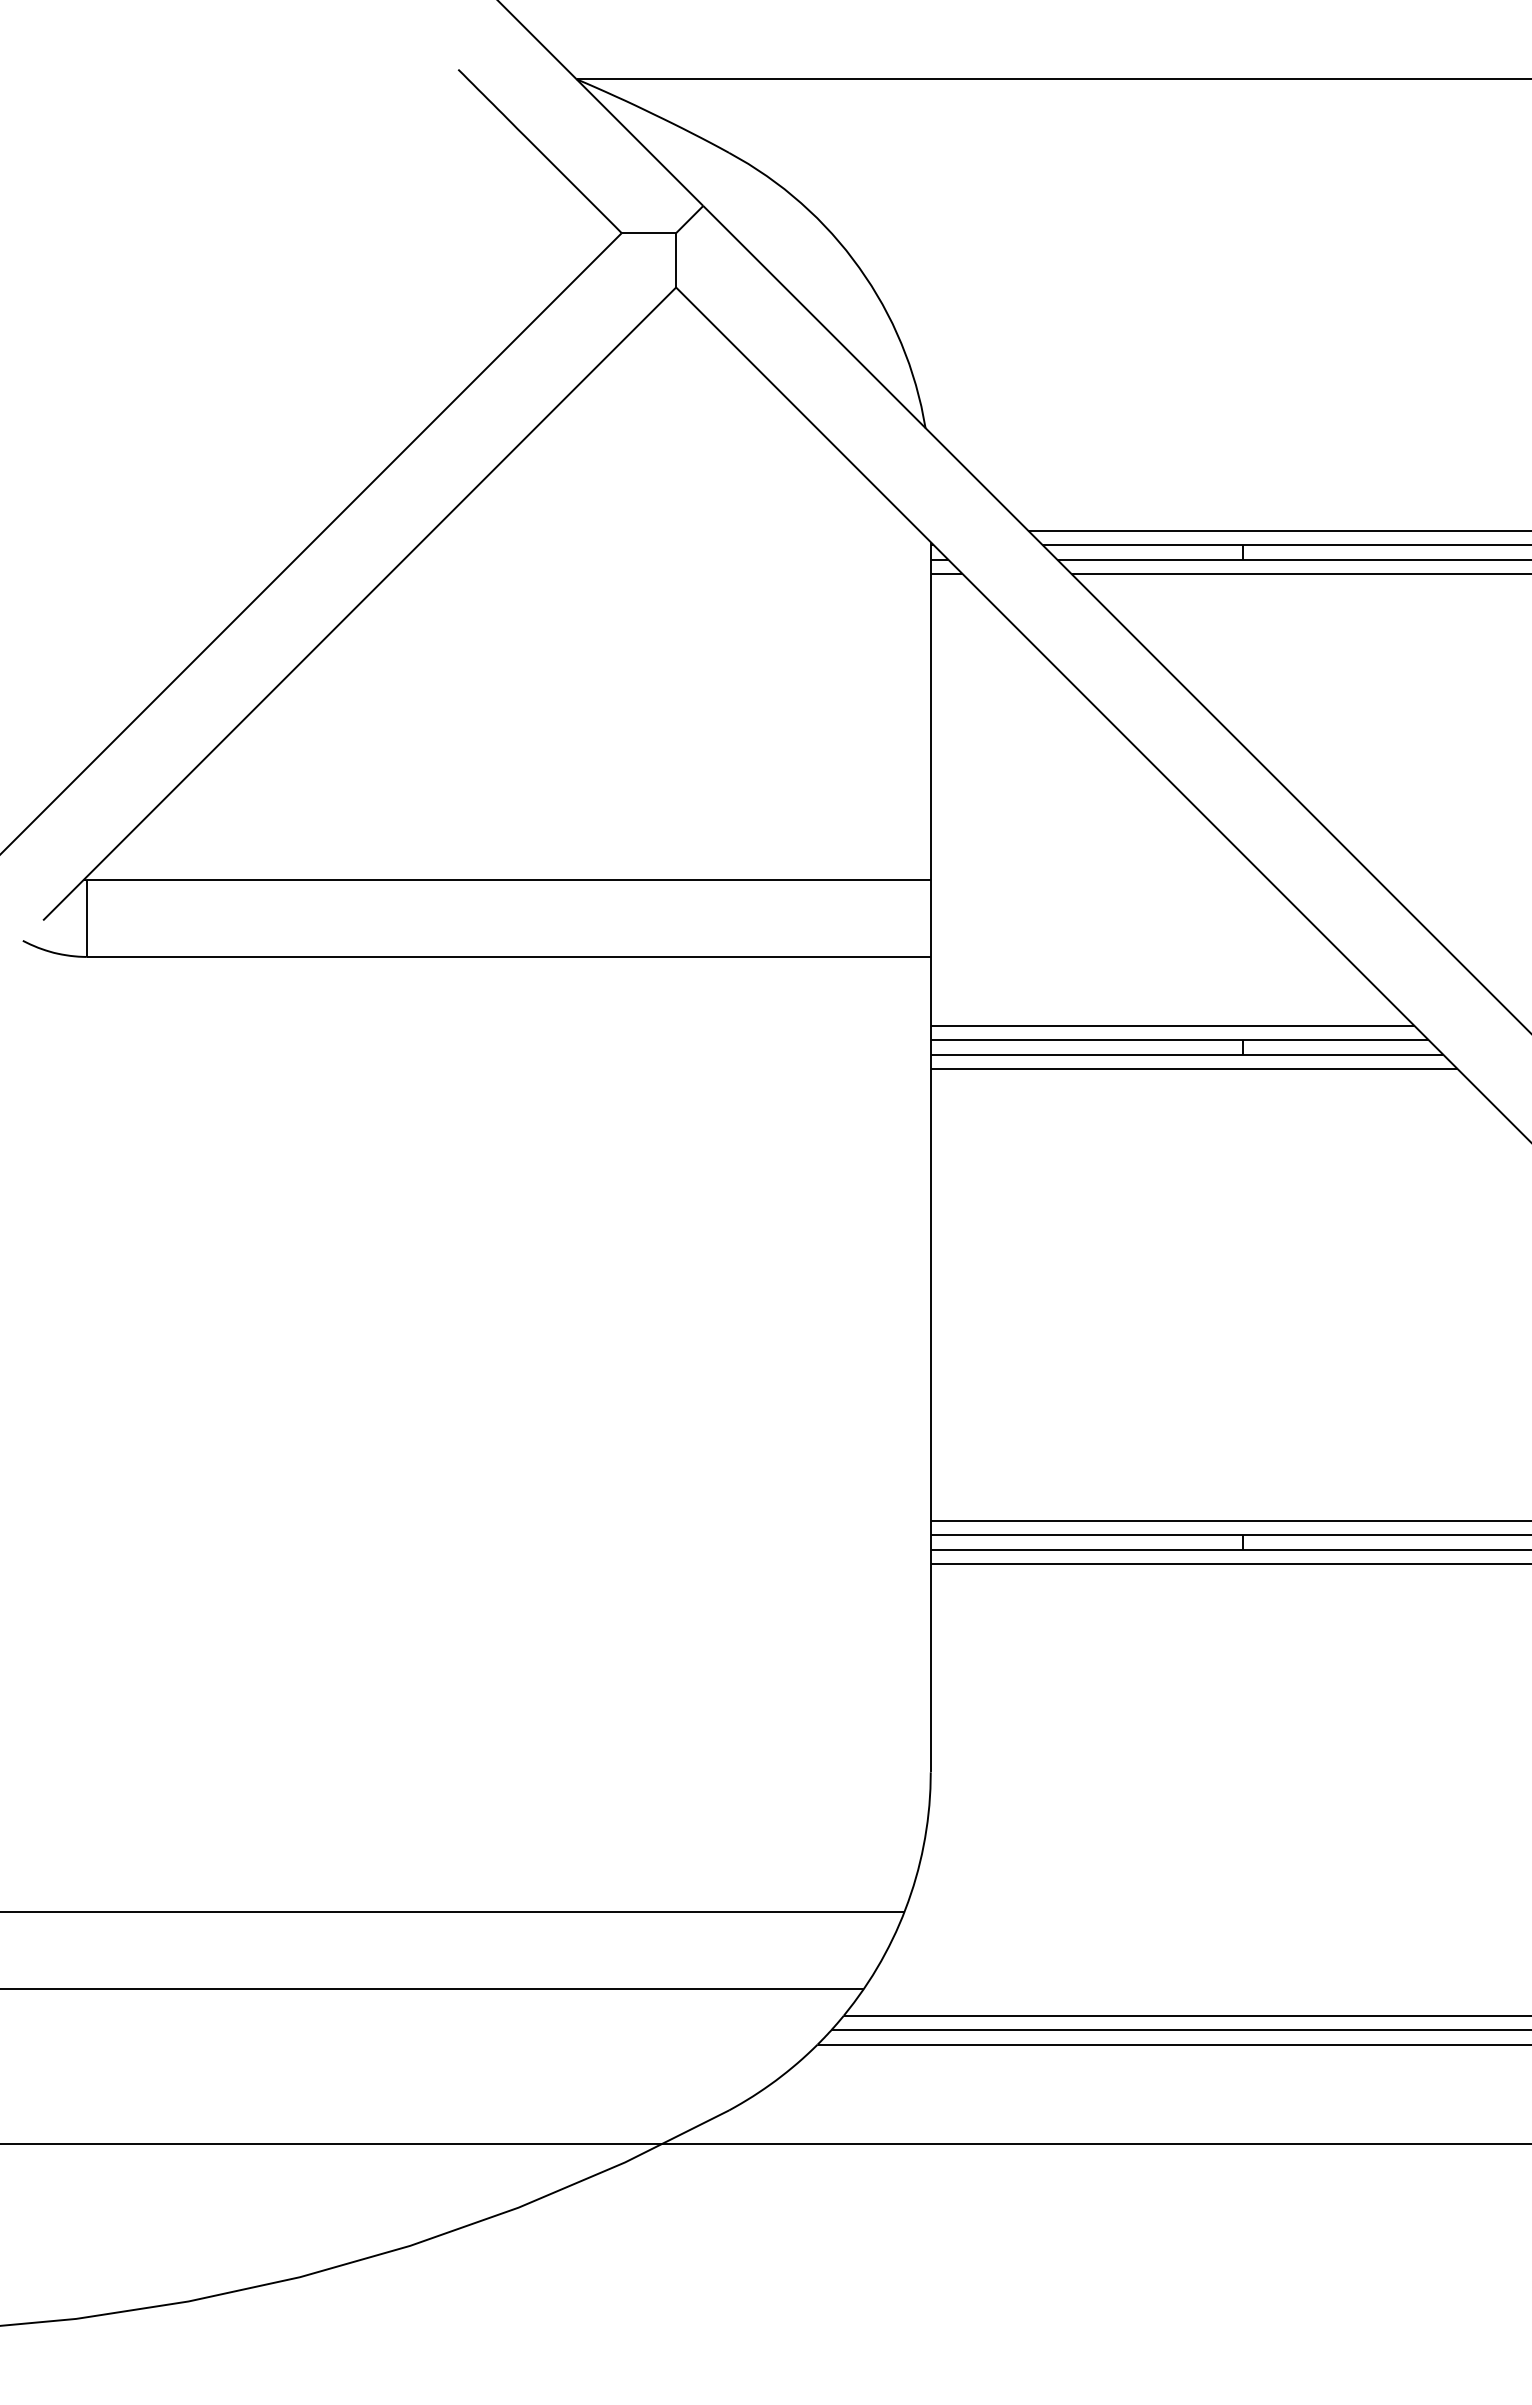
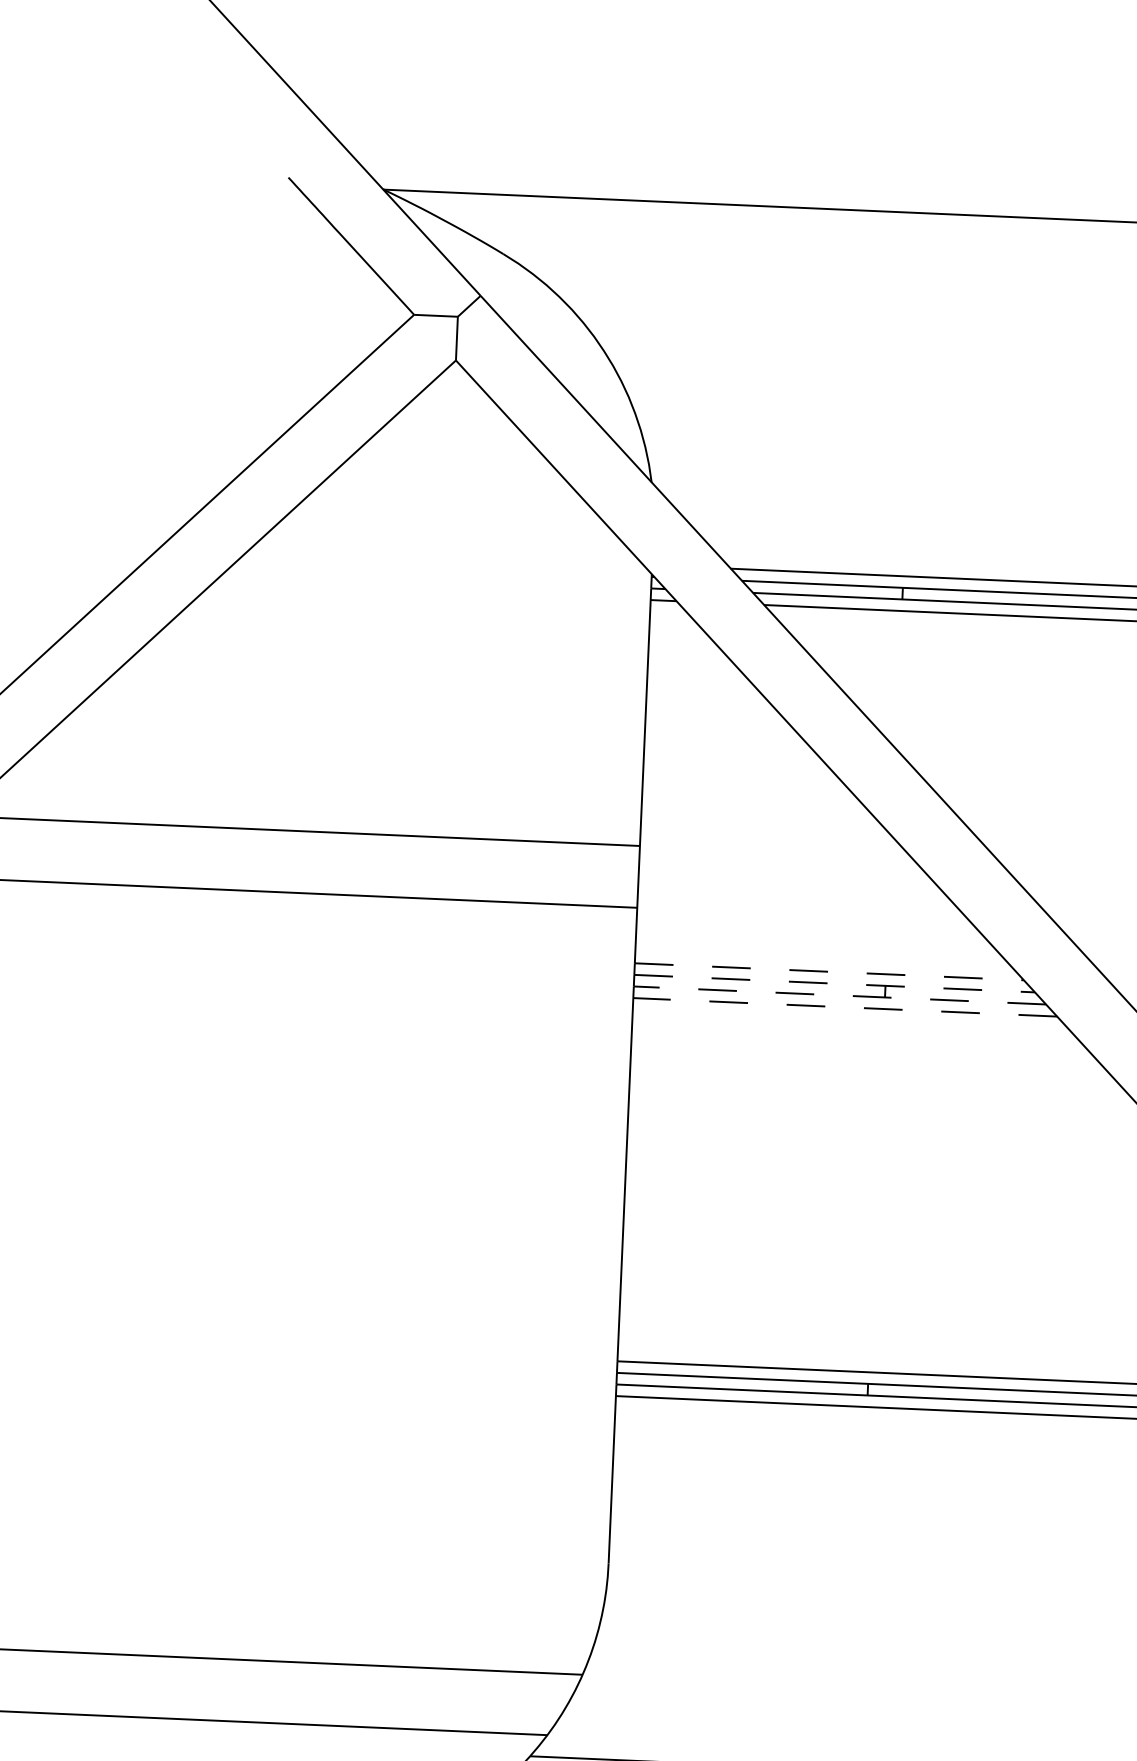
line: (1172, 1025) -> (829, 971), solid -> dashed
line: (1180, 1040) -> (835, 983), solid -> dashed
line: (1186, 1054) -> (839, 995), solid -> dashed
line: (1193, 1069) -> (844, 1007), solid -> dashed

